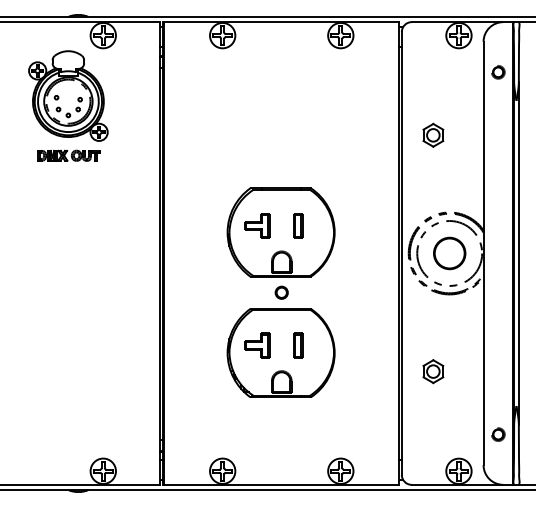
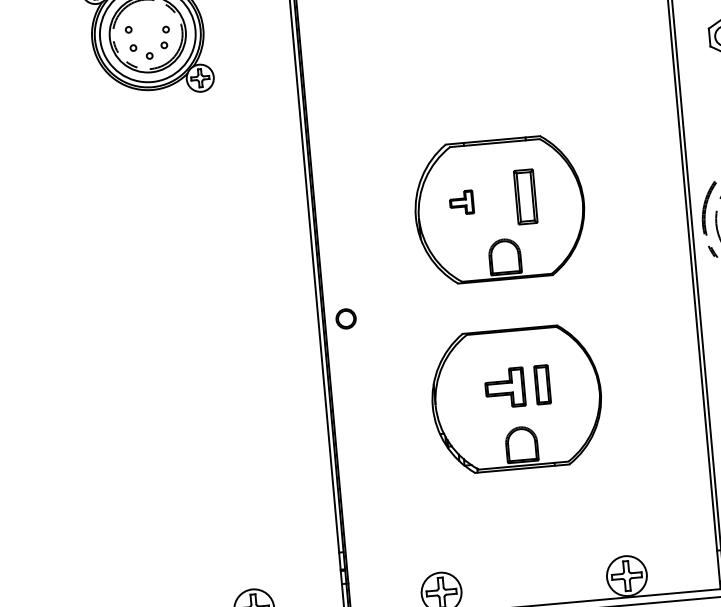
part: (68, 155) -> (155, 118), removed
part: (257, 225) -> (461, 202), size x0.6
part: (298, 225) -> (526, 196), size x1.4
circle: (281, 292) -> (345, 318), moved
part: (257, 345) -> (505, 388), moved

